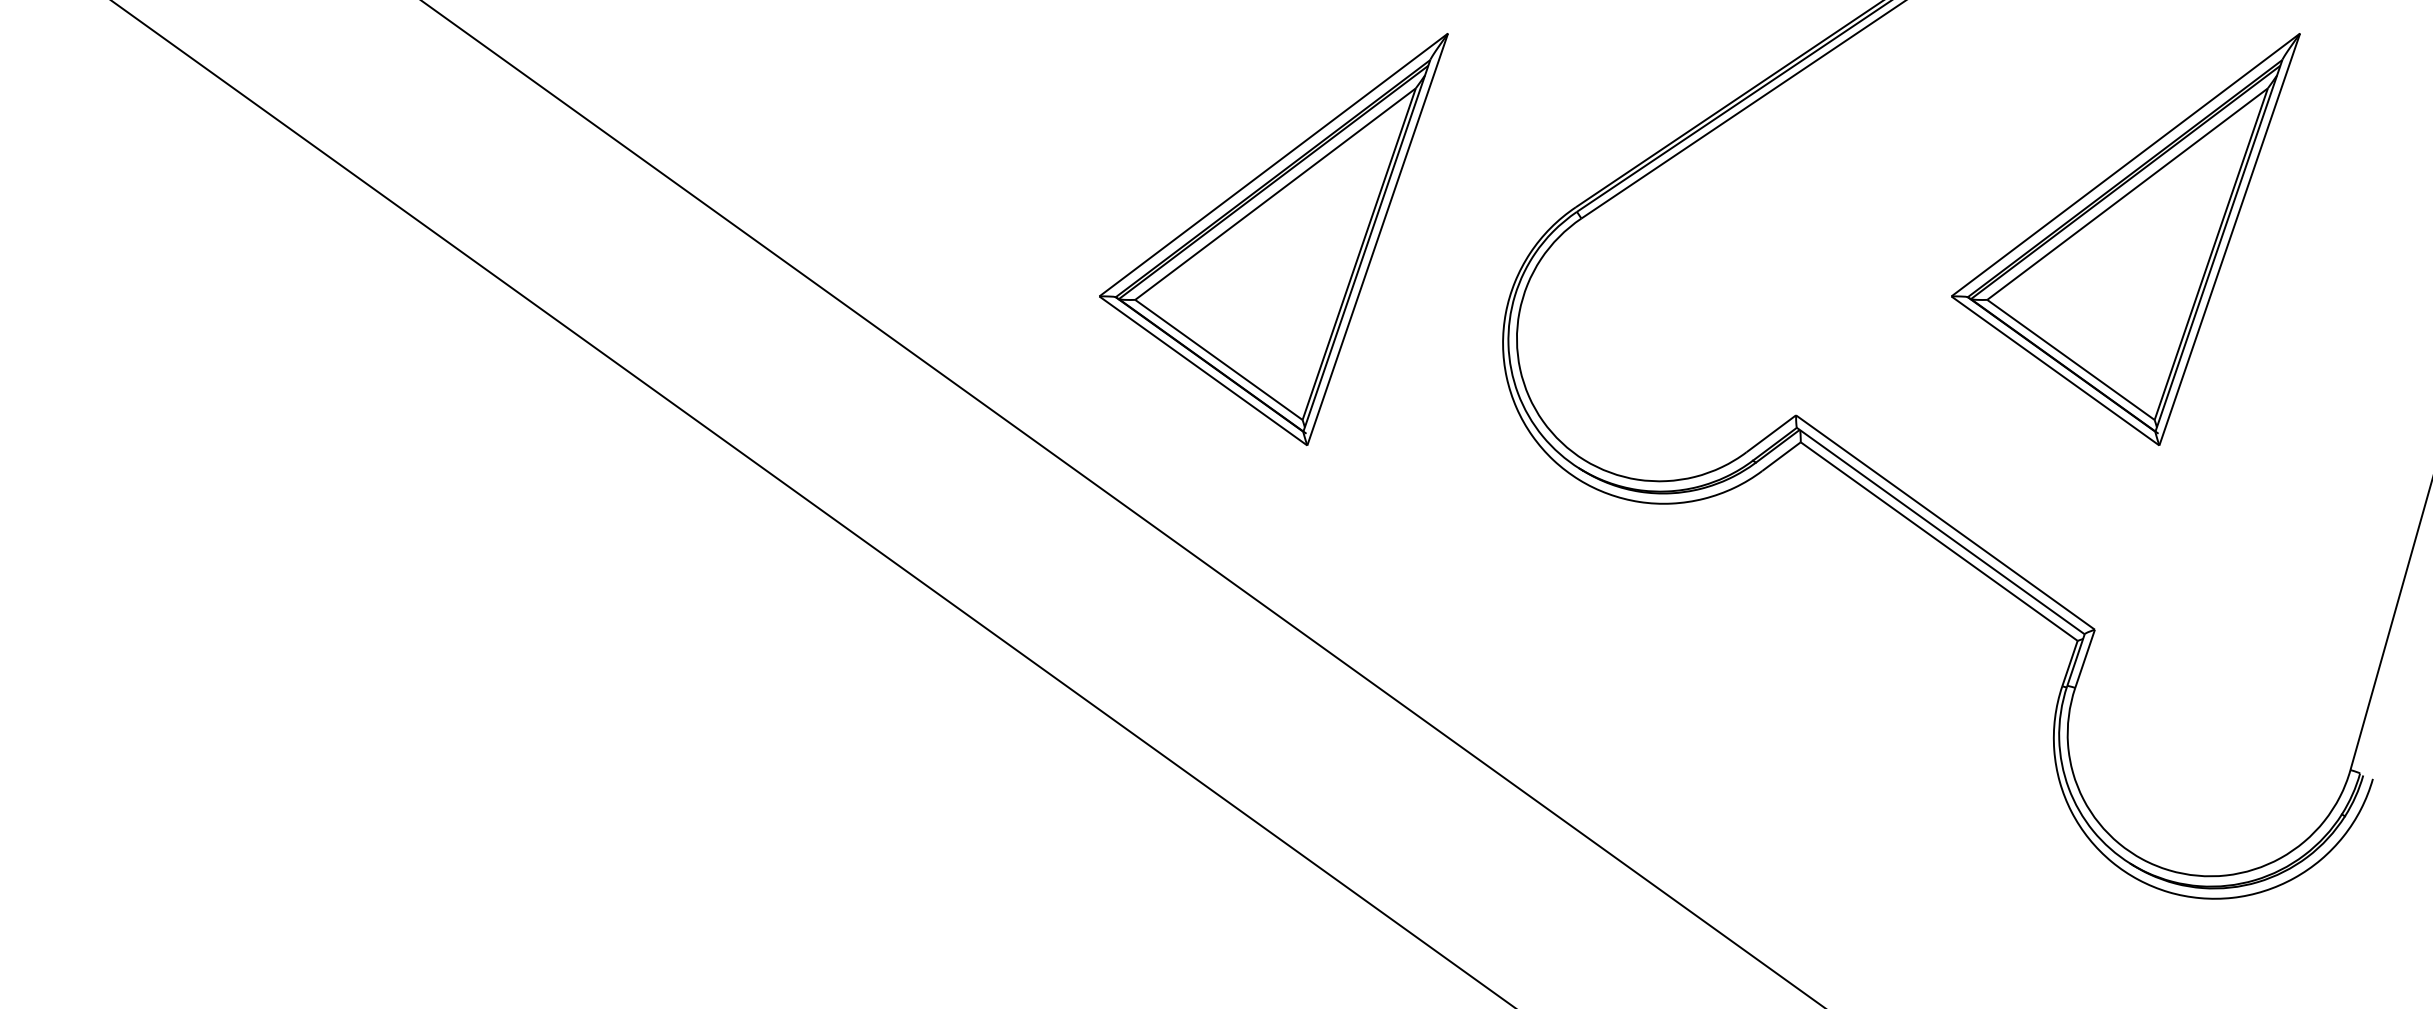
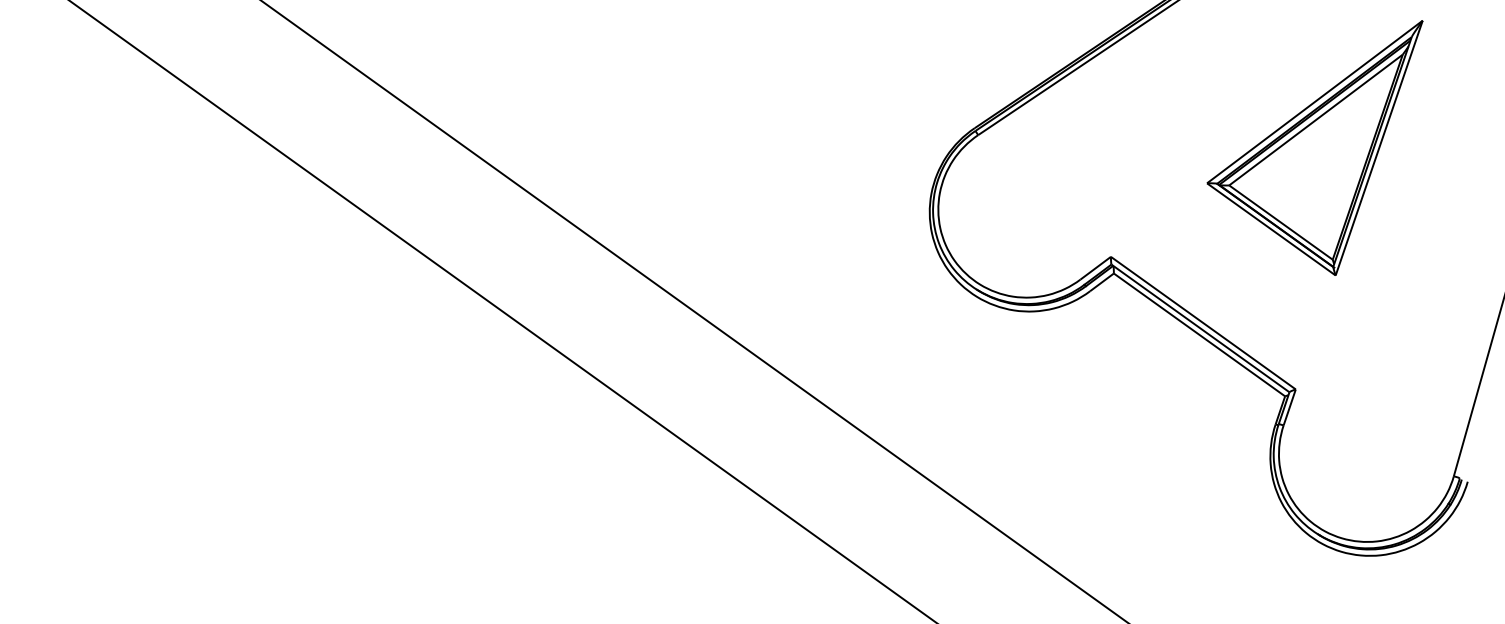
part: (1273, 238) -> (787, 147), removed

